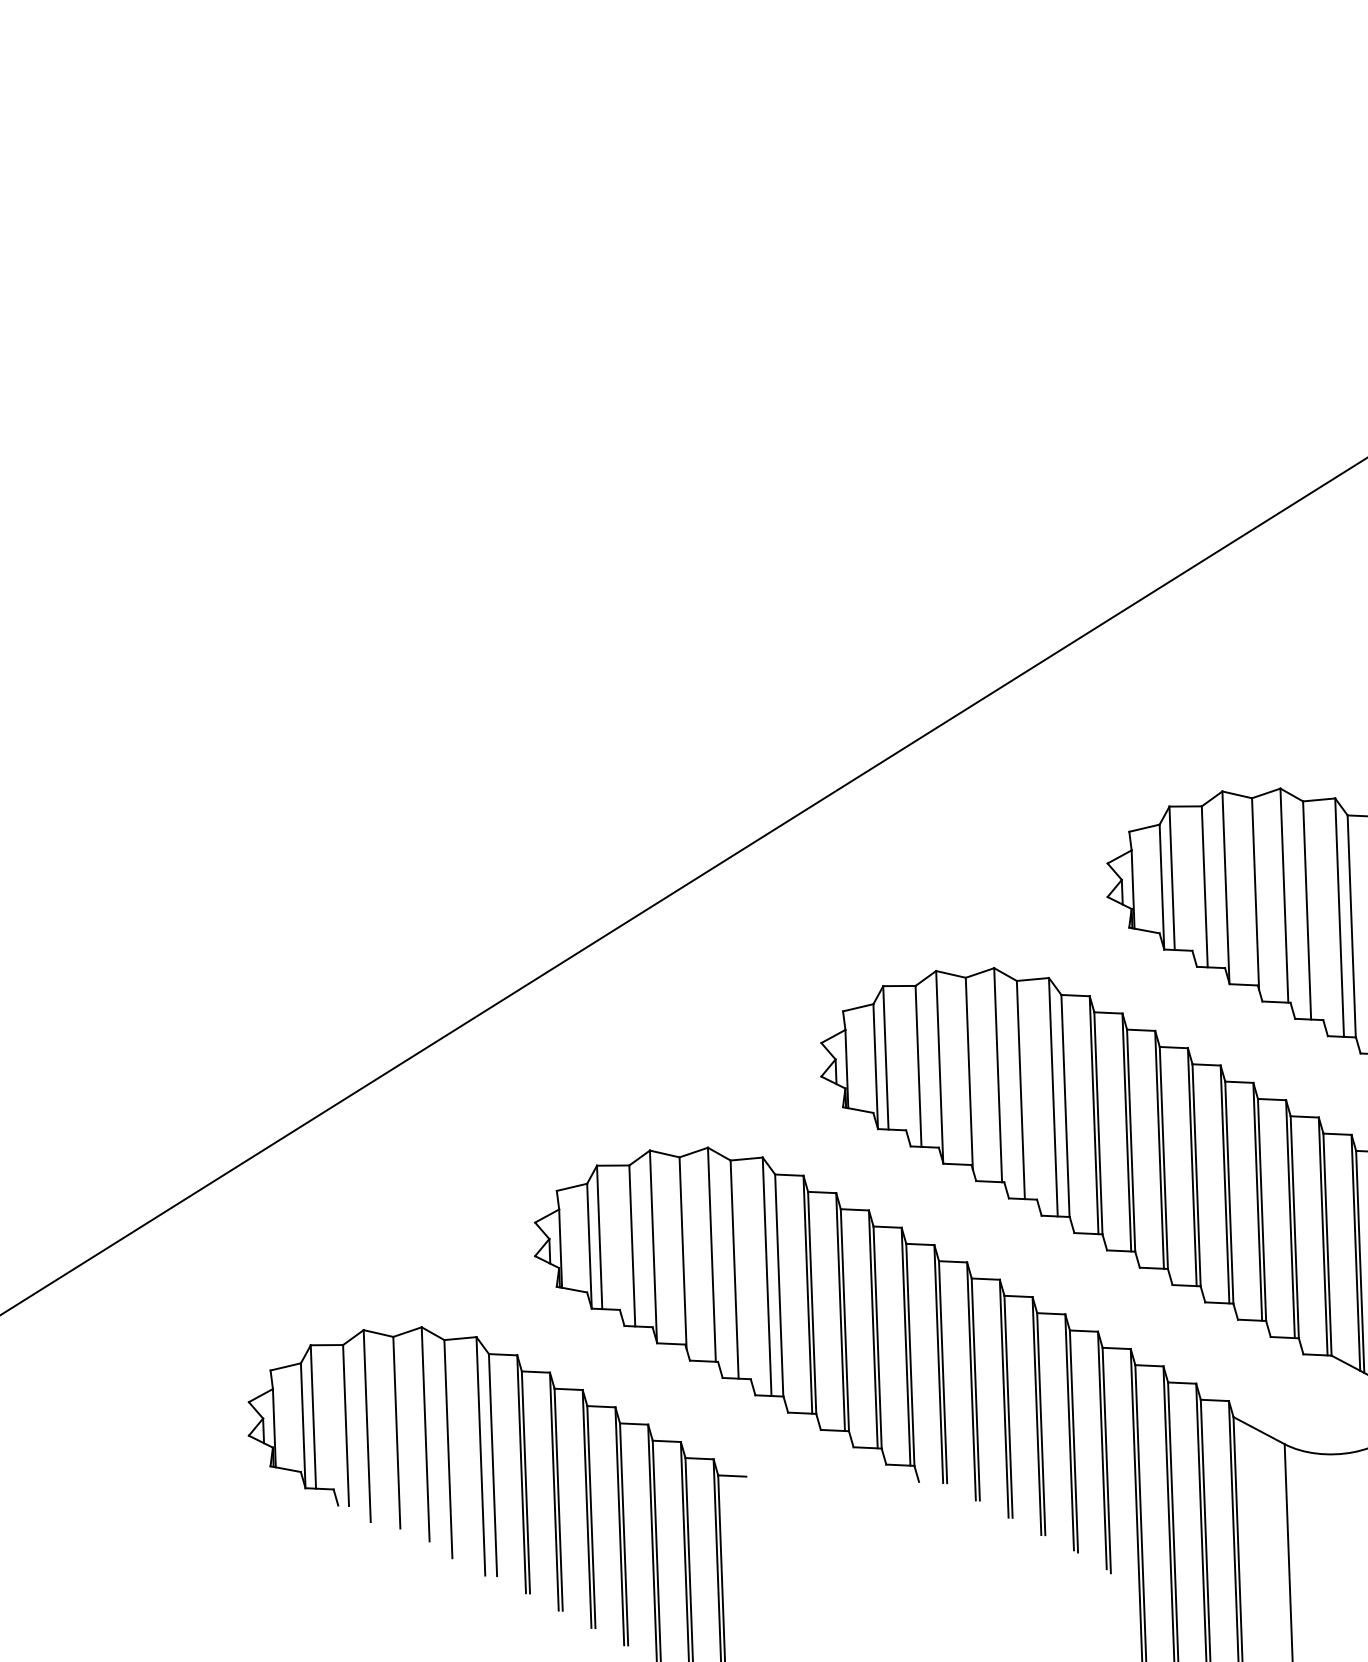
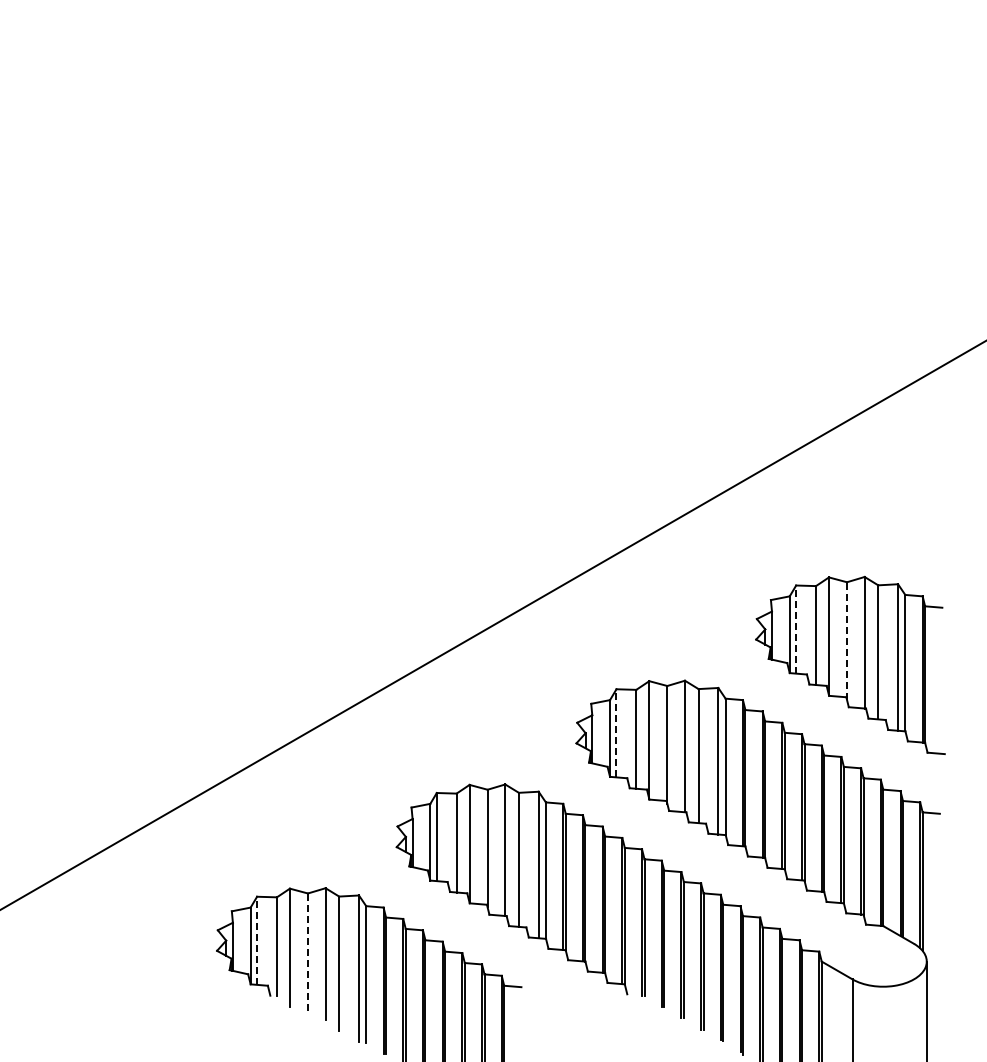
line: (1172, 878) -> (796, 629), solid -> dashed
line: (1256, 894) -> (847, 641), solid -> dashed
line: (885, 1056) -> (616, 732), solid -> dashed
line: (314, 1416) -> (257, 940), solid -> dashed
line: (396, 1432) -> (307, 952), solid -> dashed

